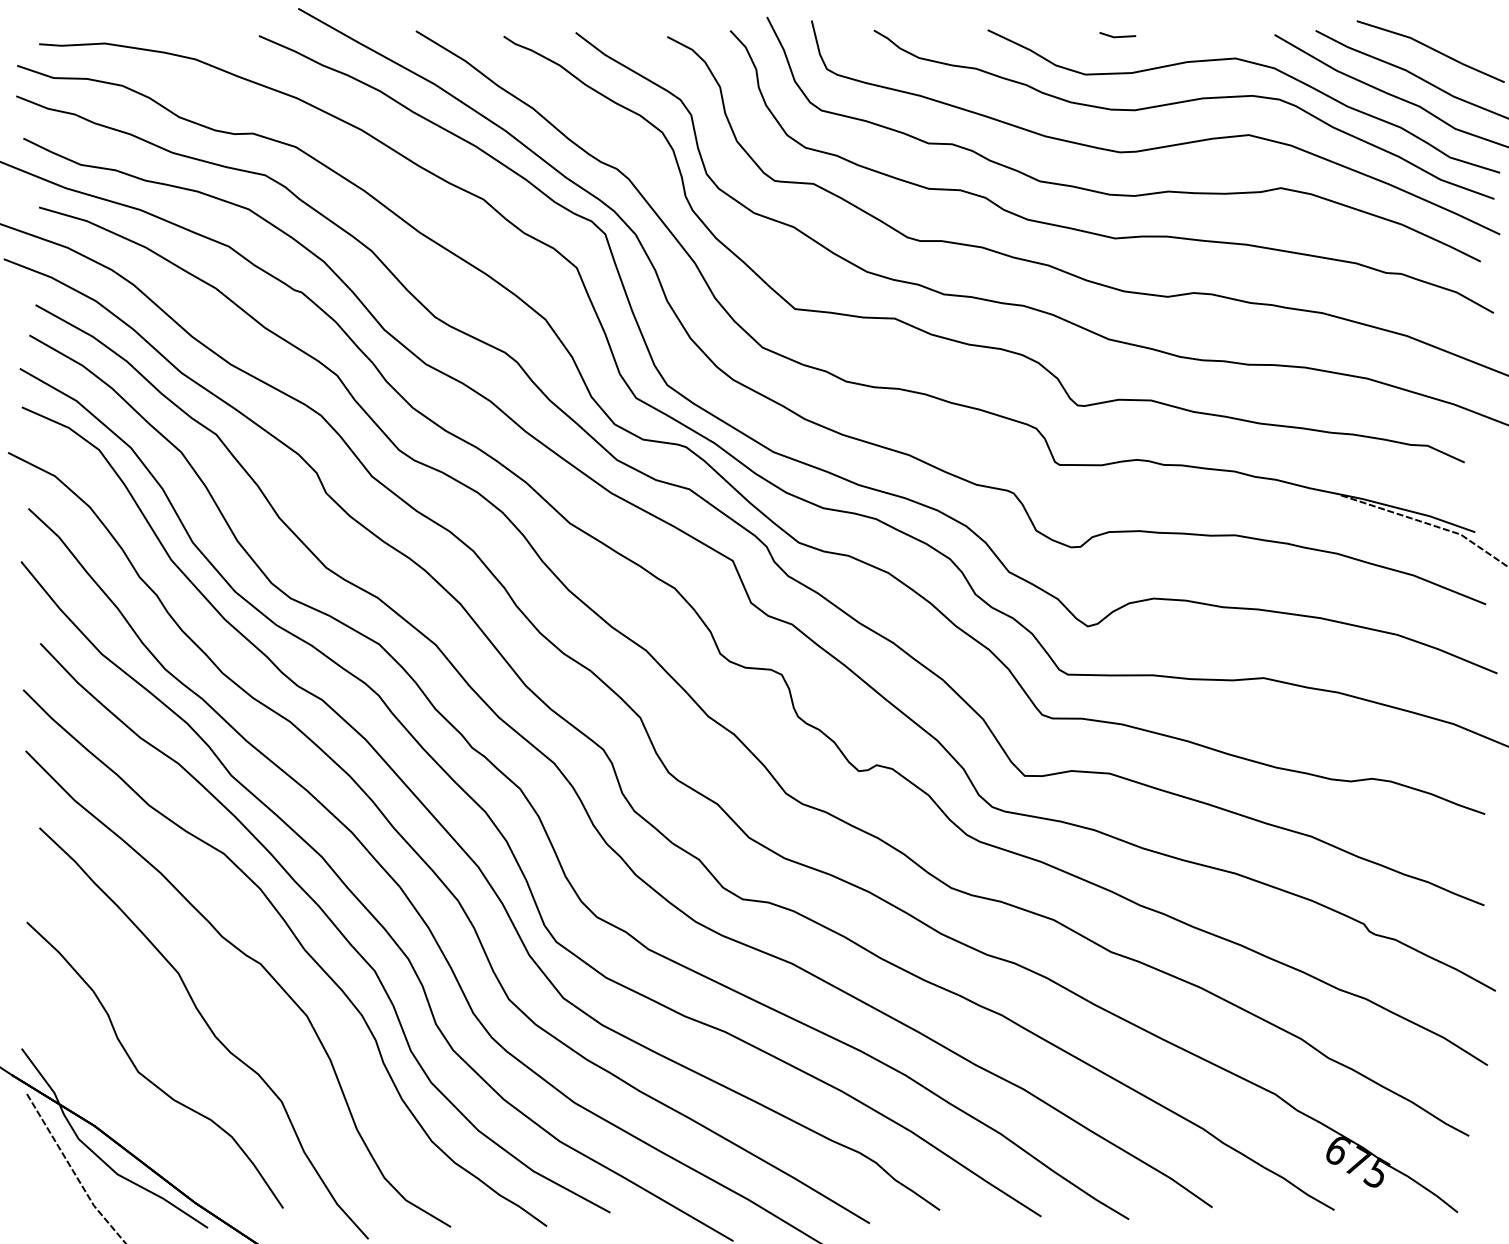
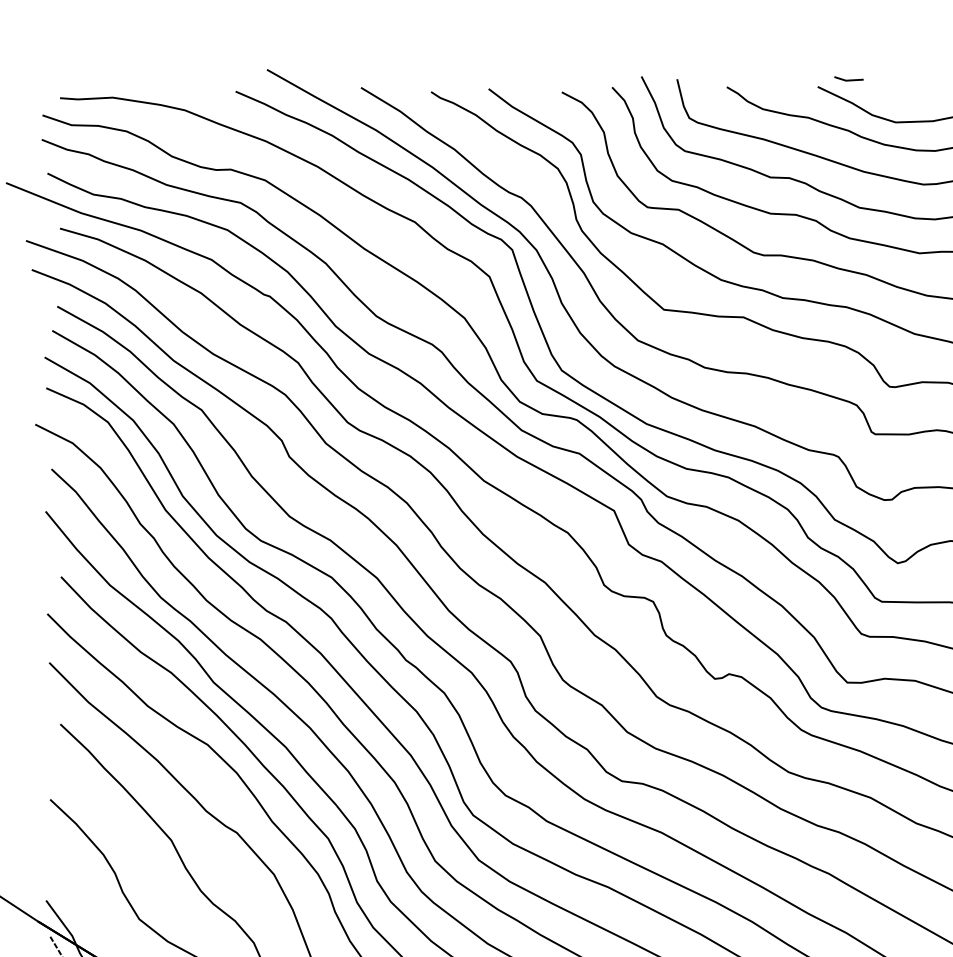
line: (1117, 36) -> (848, 80), moved

